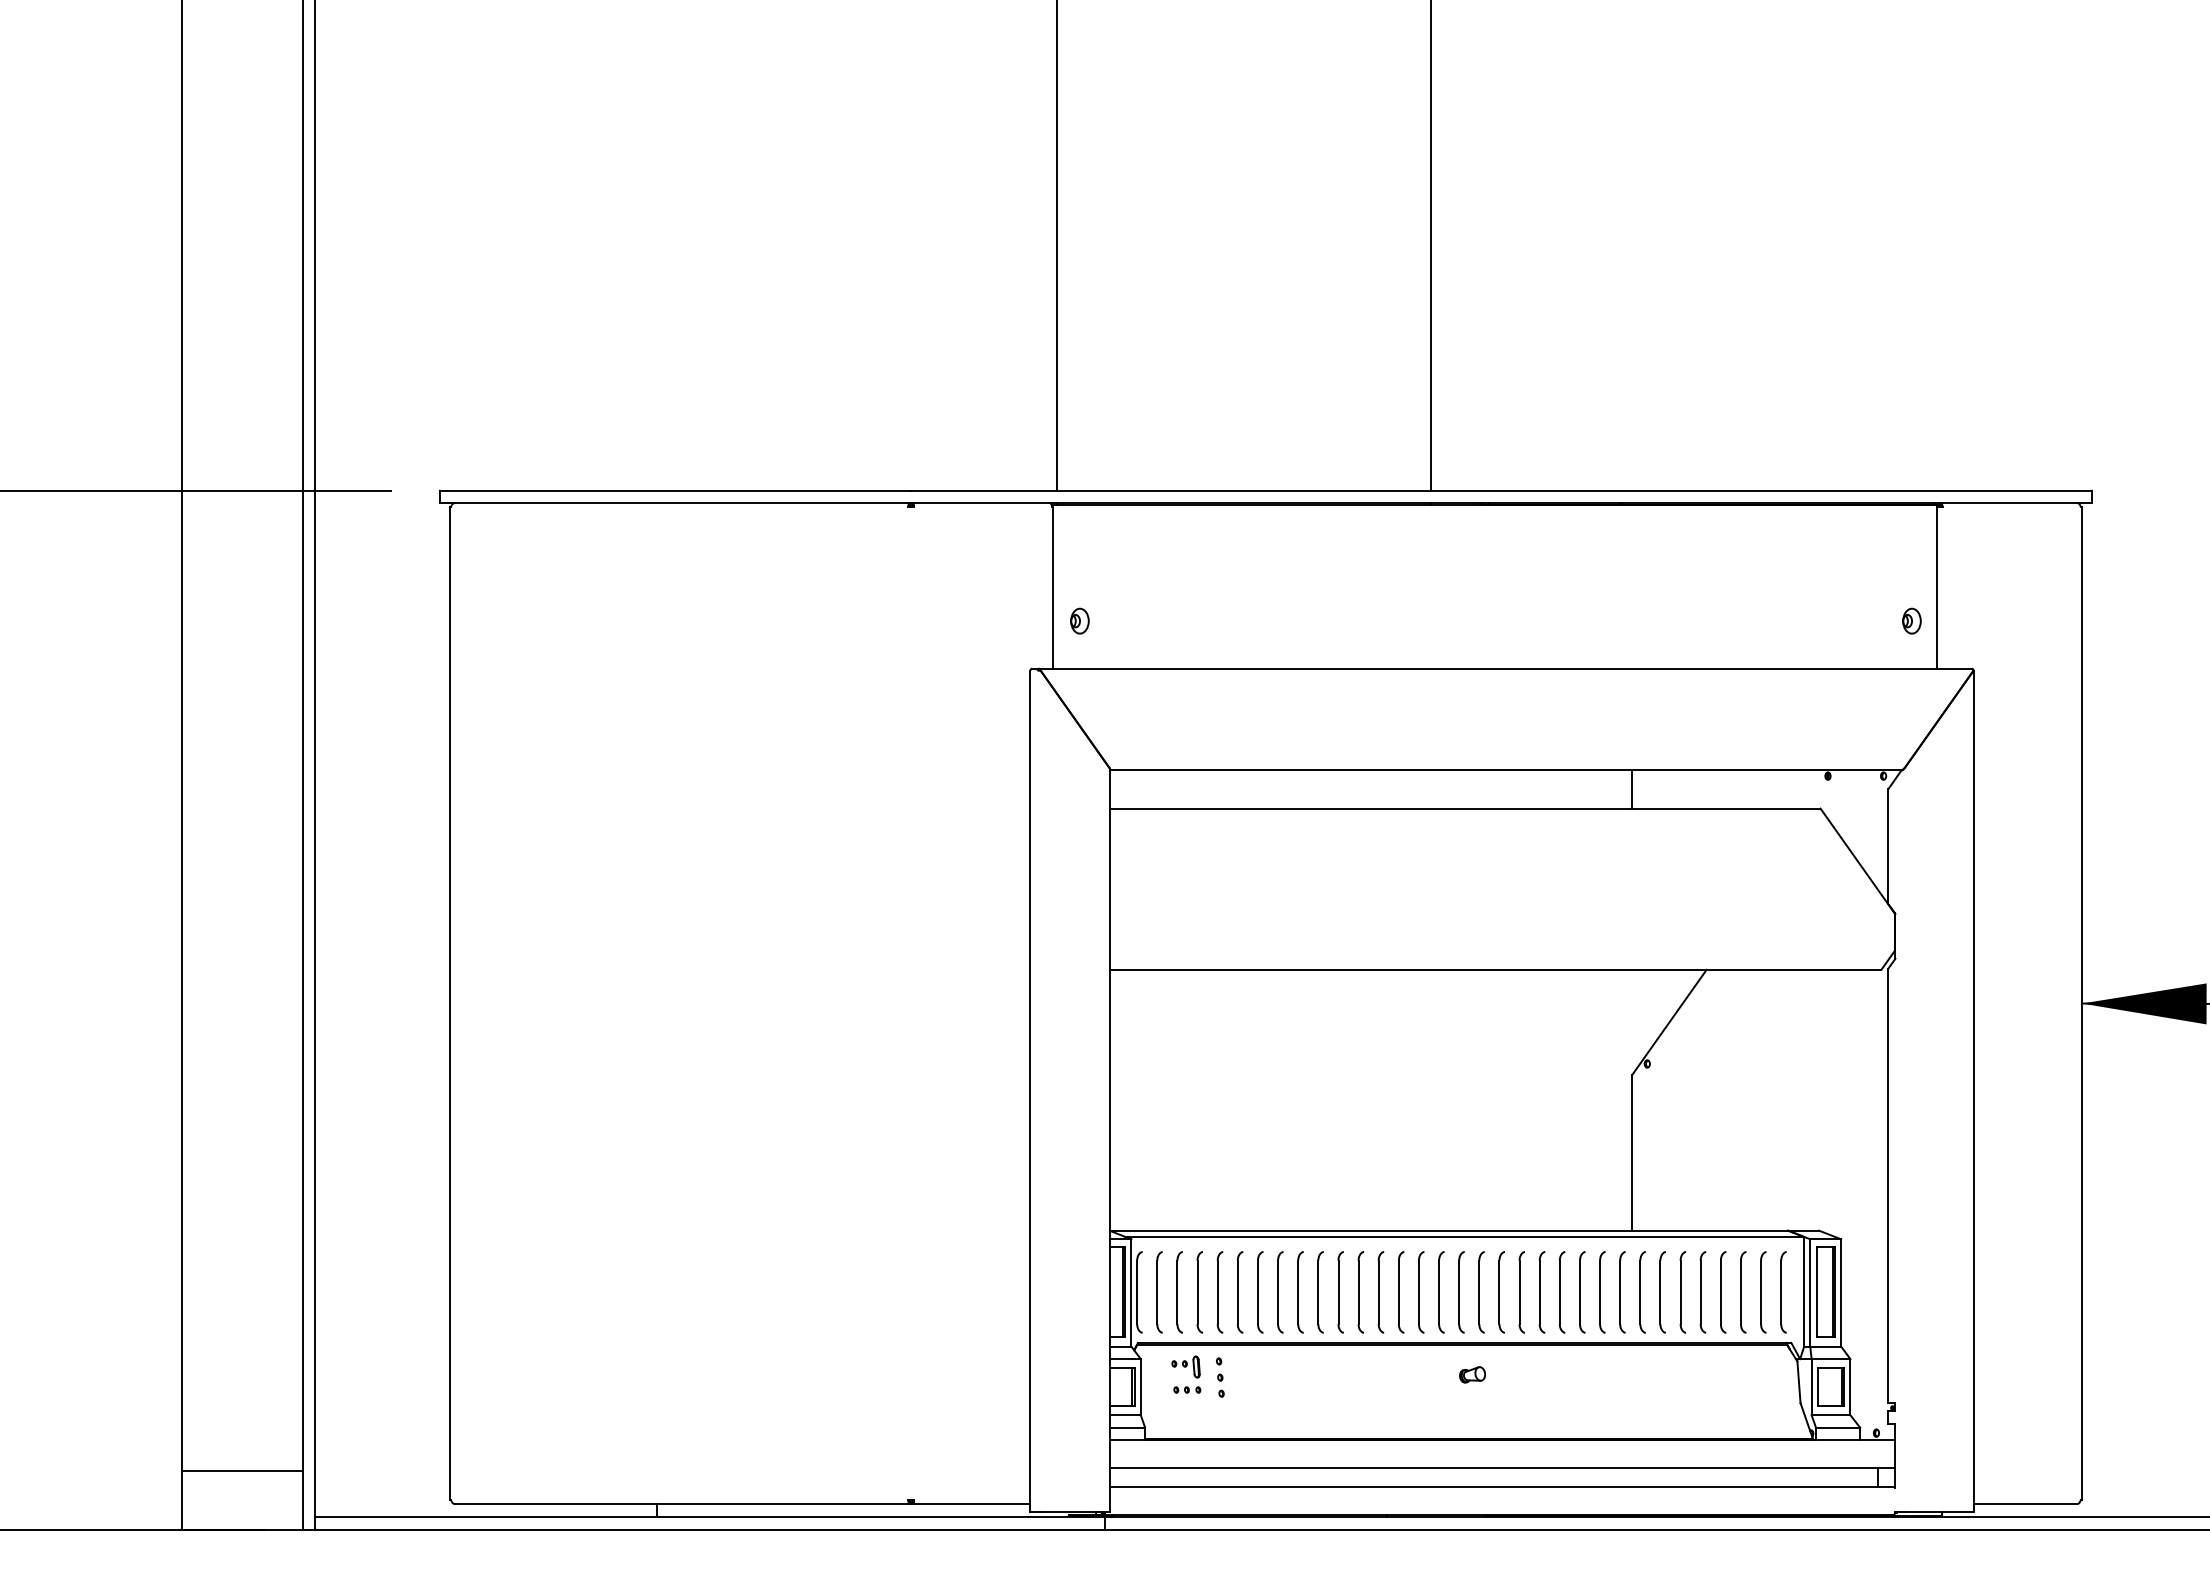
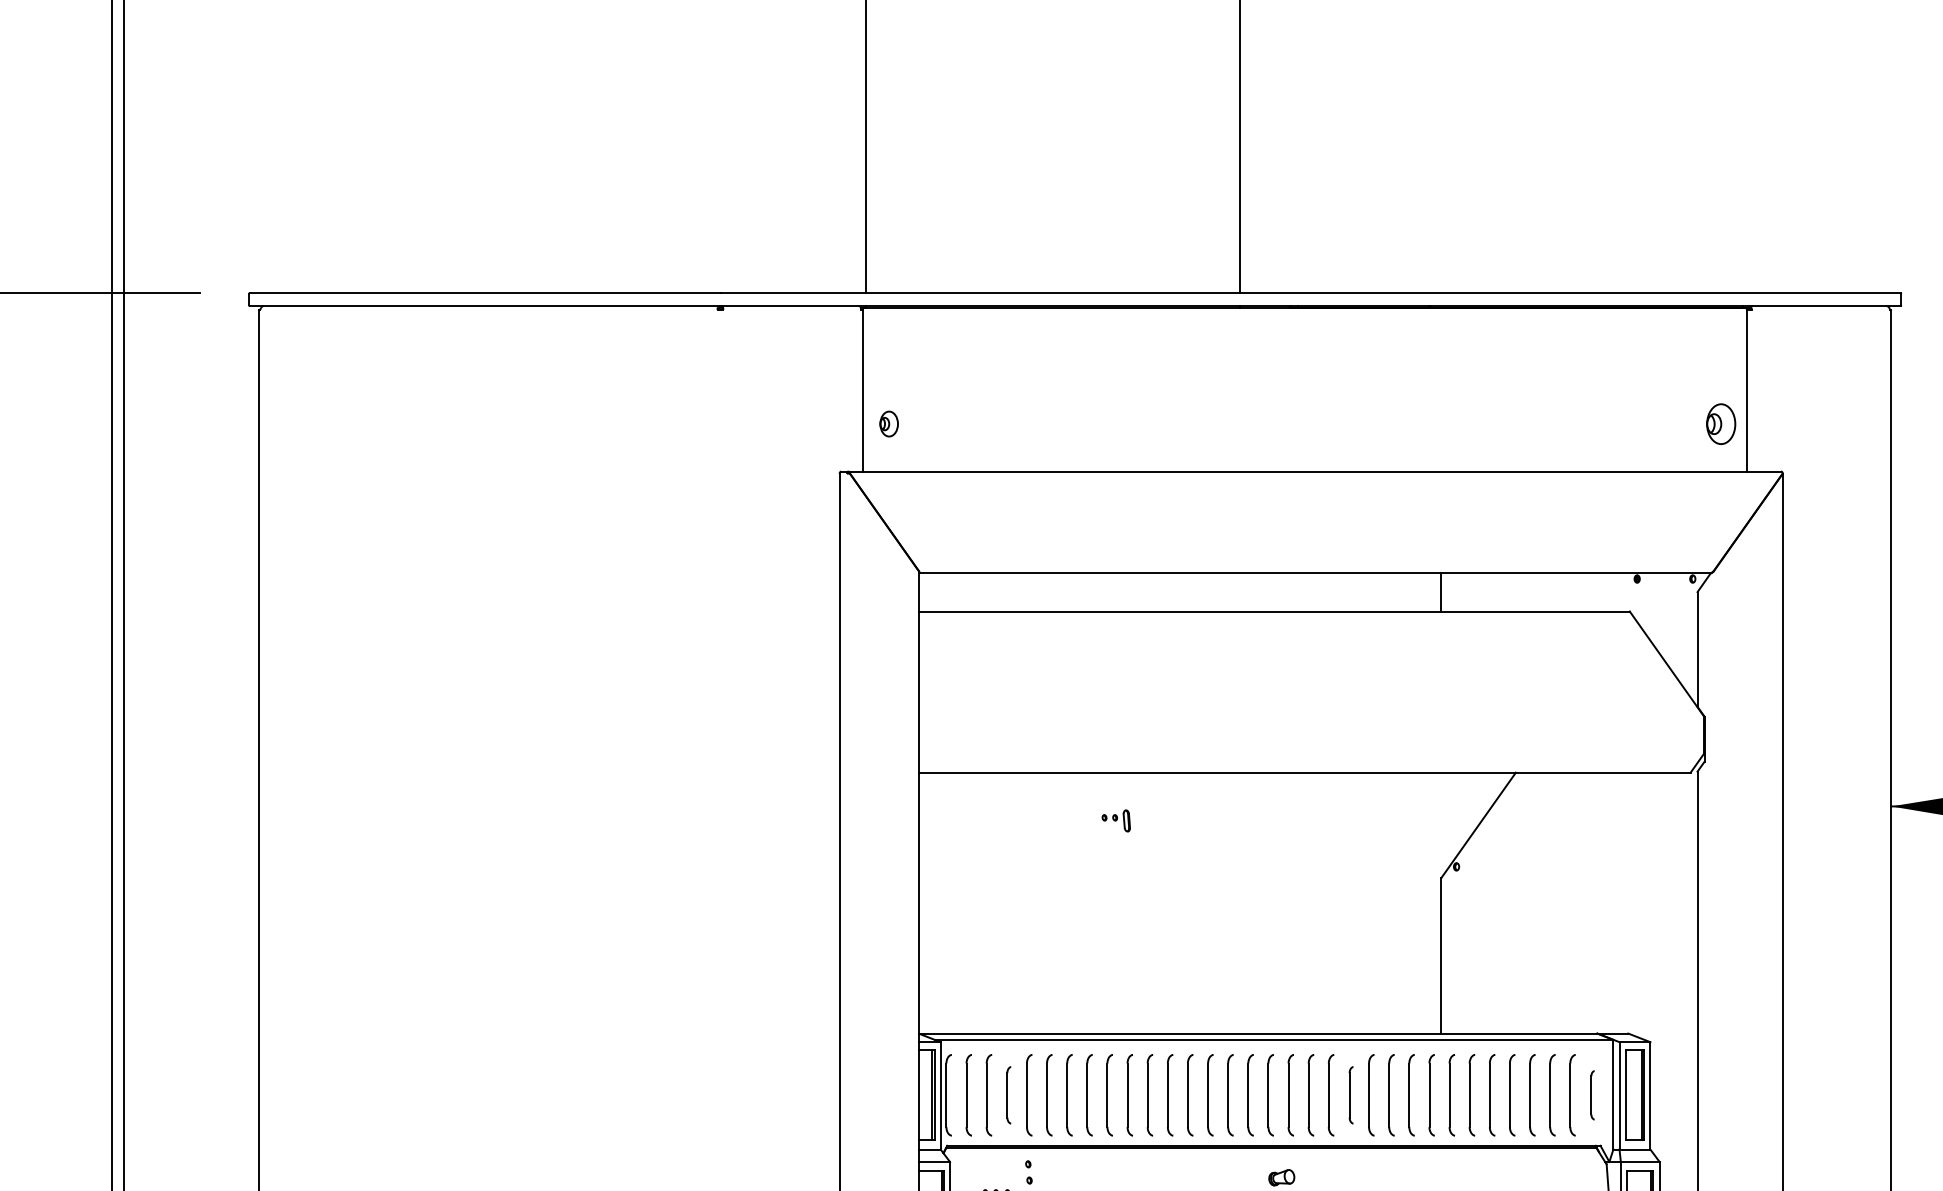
part: (1911, 620) -> (1720, 423), size x1.6
part: (1199, 1292) -> (1008, 1095), size x0.7
part: (1541, 1292) -> (1350, 1095), size x0.7
part: (1783, 1292) -> (1592, 1095), size x0.6
part: (1185, 1366) -> (1115, 820), moved

